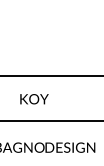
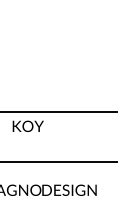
text: (33, 98) -> (27, 125), moved

